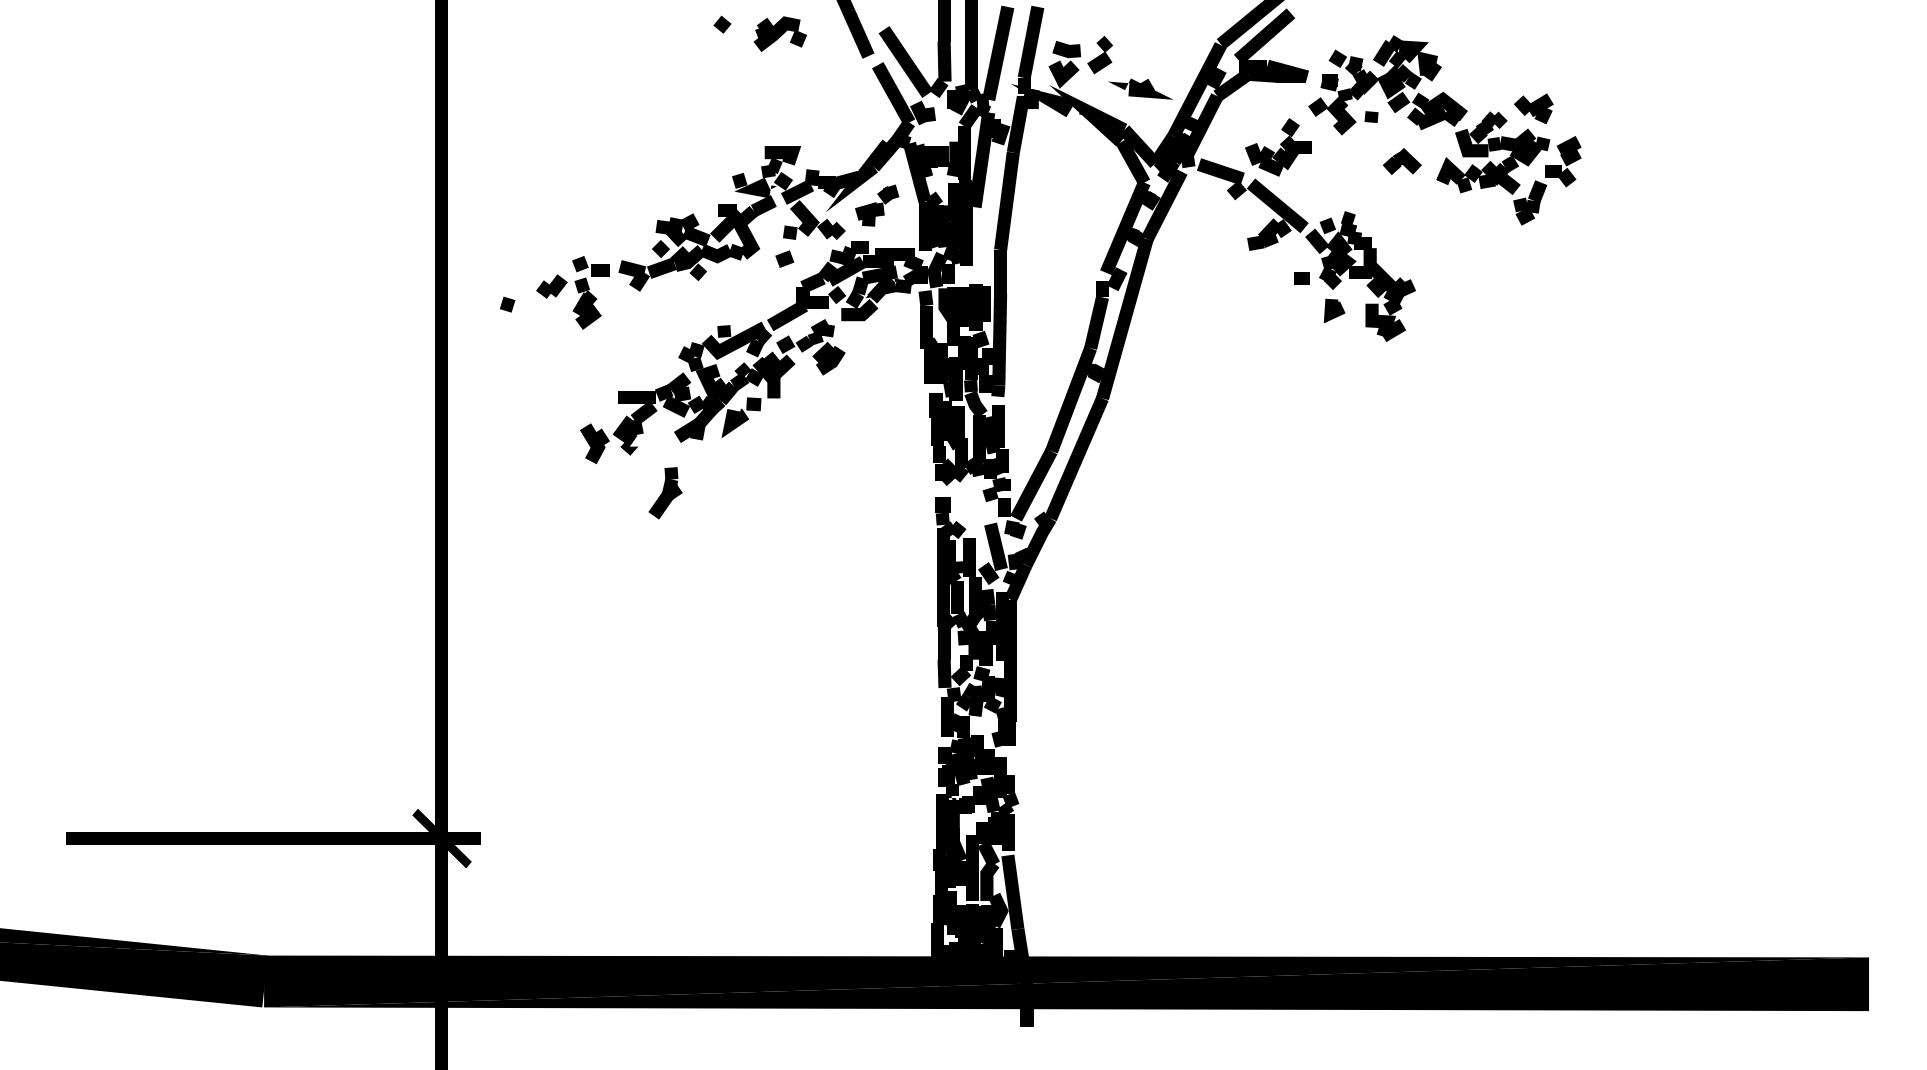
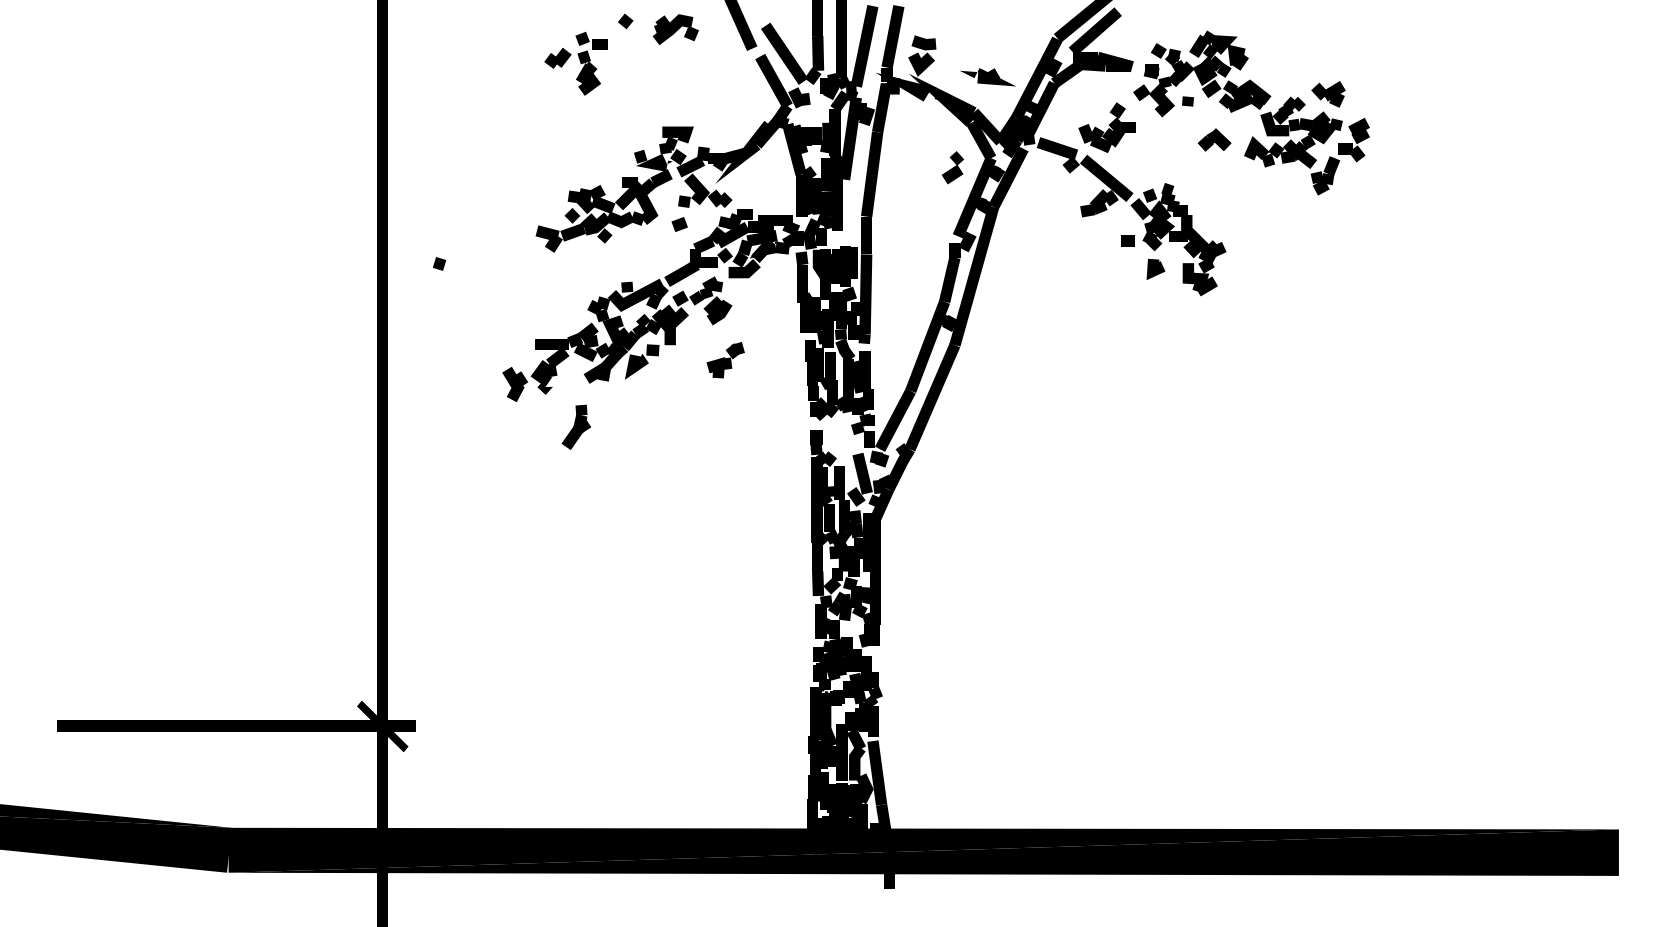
part: (1099, 54) -> (952, 167), moved
part: (876, 205) -> (725, 360), moved
part: (572, 292) -> (575, 63), moved

